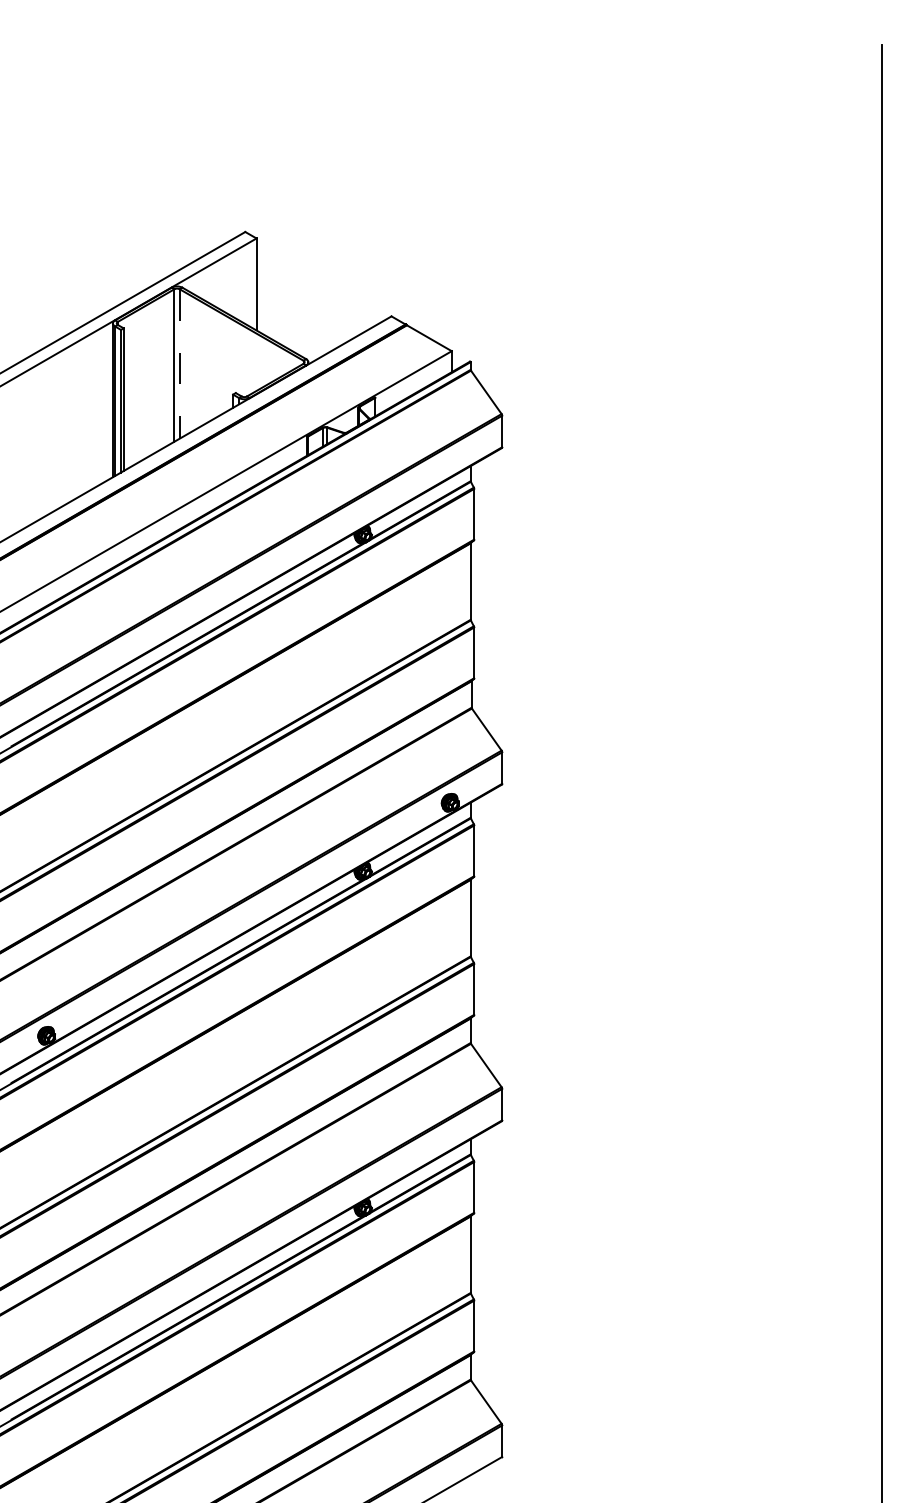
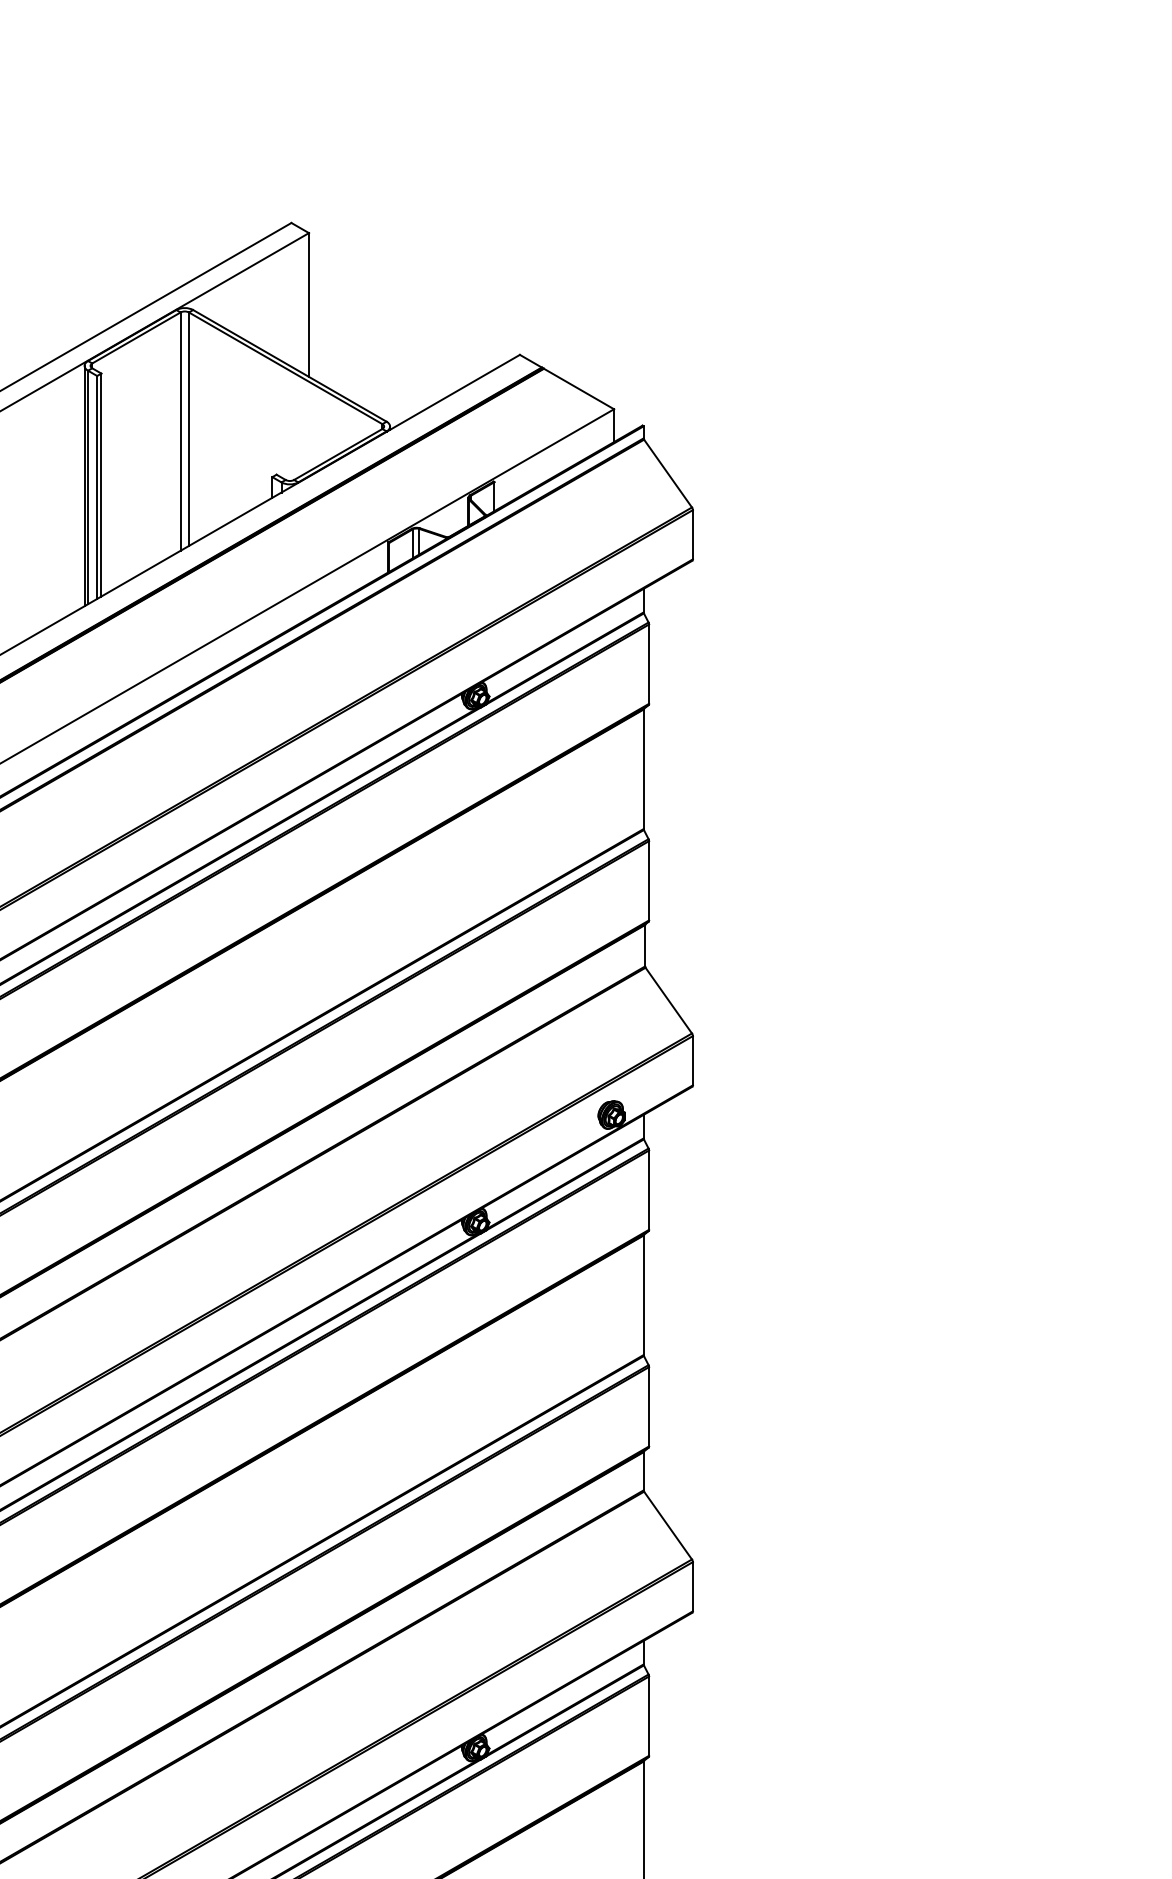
line: (179, 363) -> (188, 428), dashed -> solid

